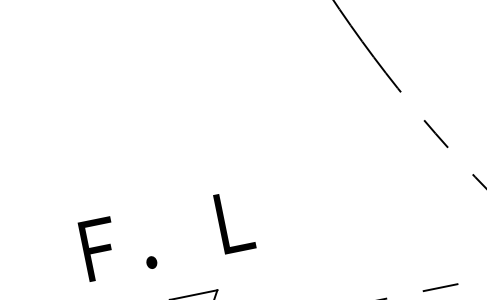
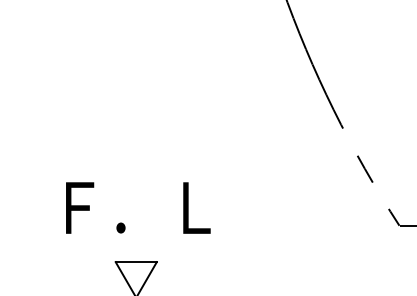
text: (167, 234) -> (138, 207), moved

